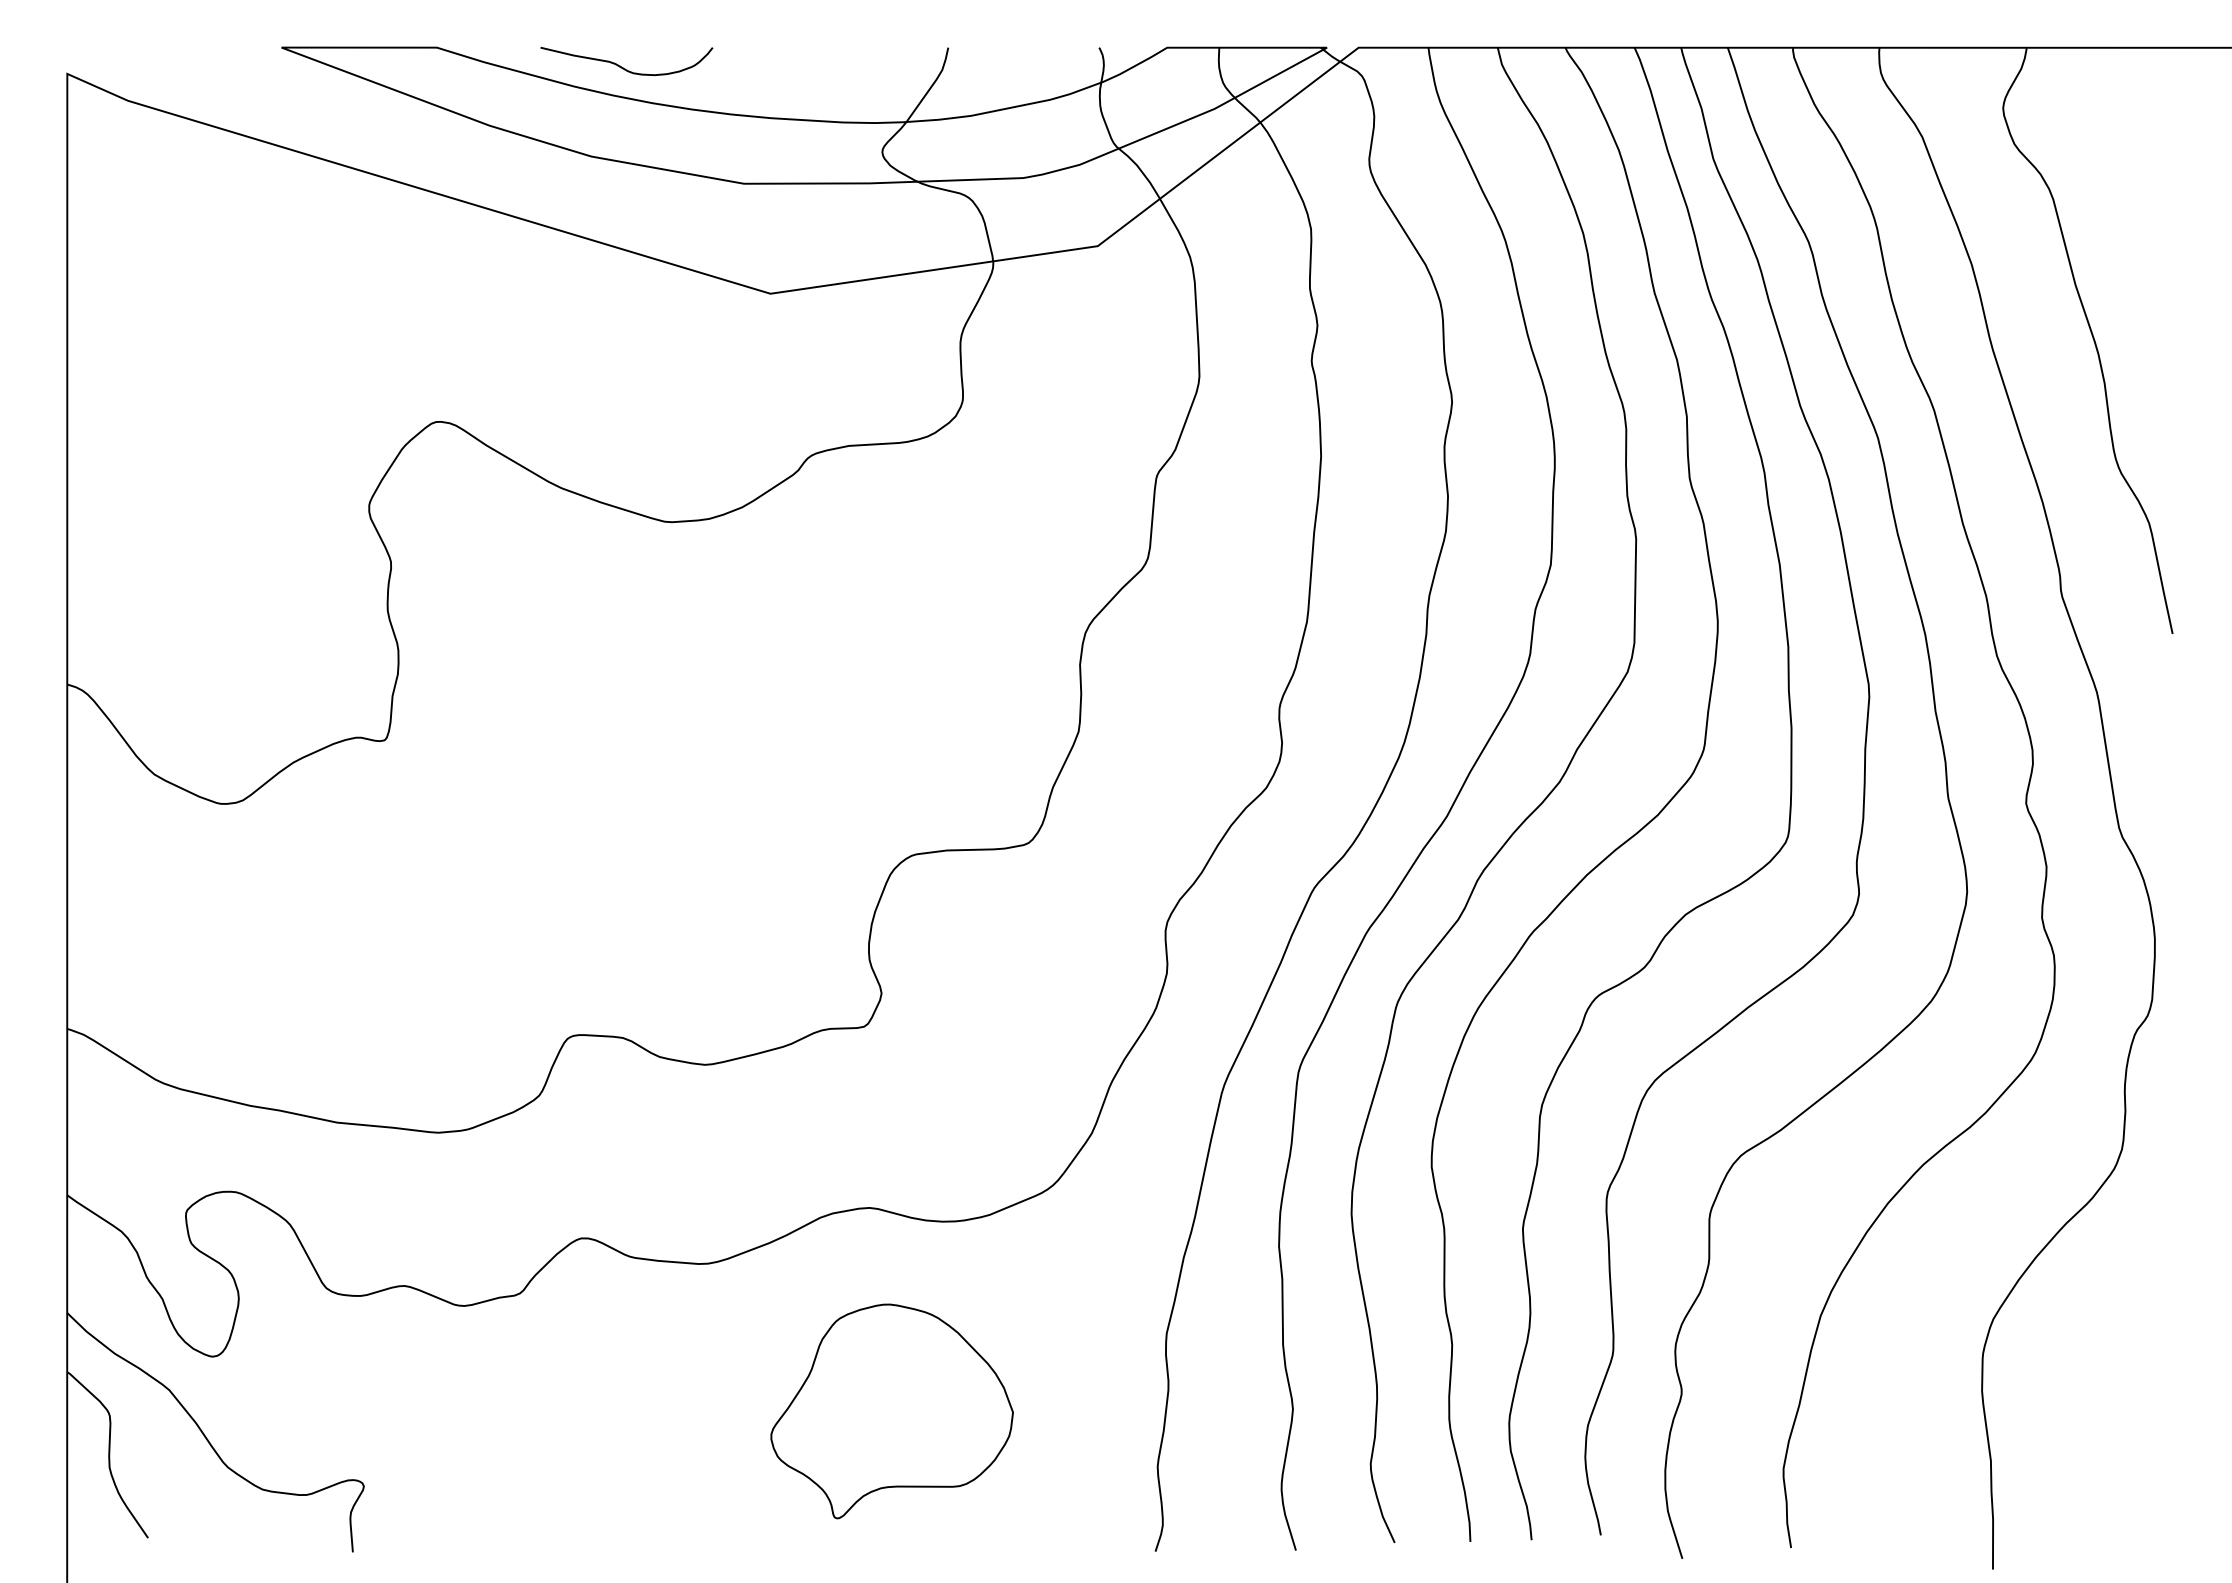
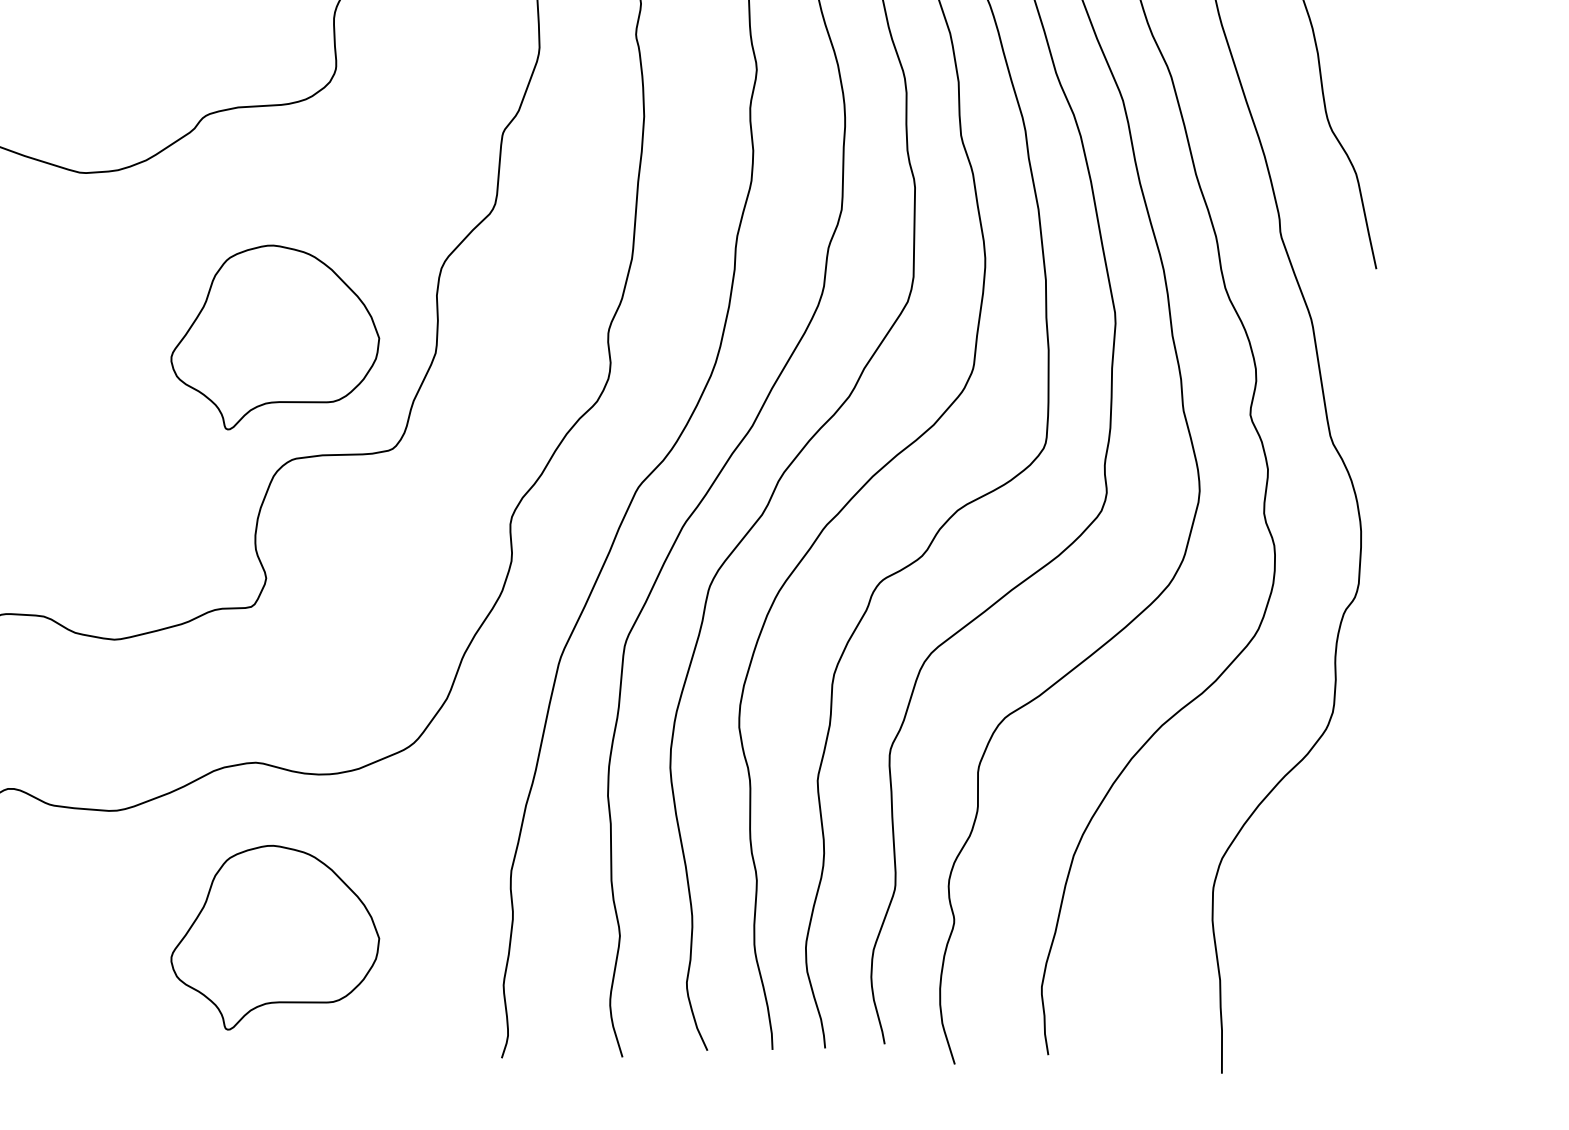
part: (891, 713) -> (274, 337), added

